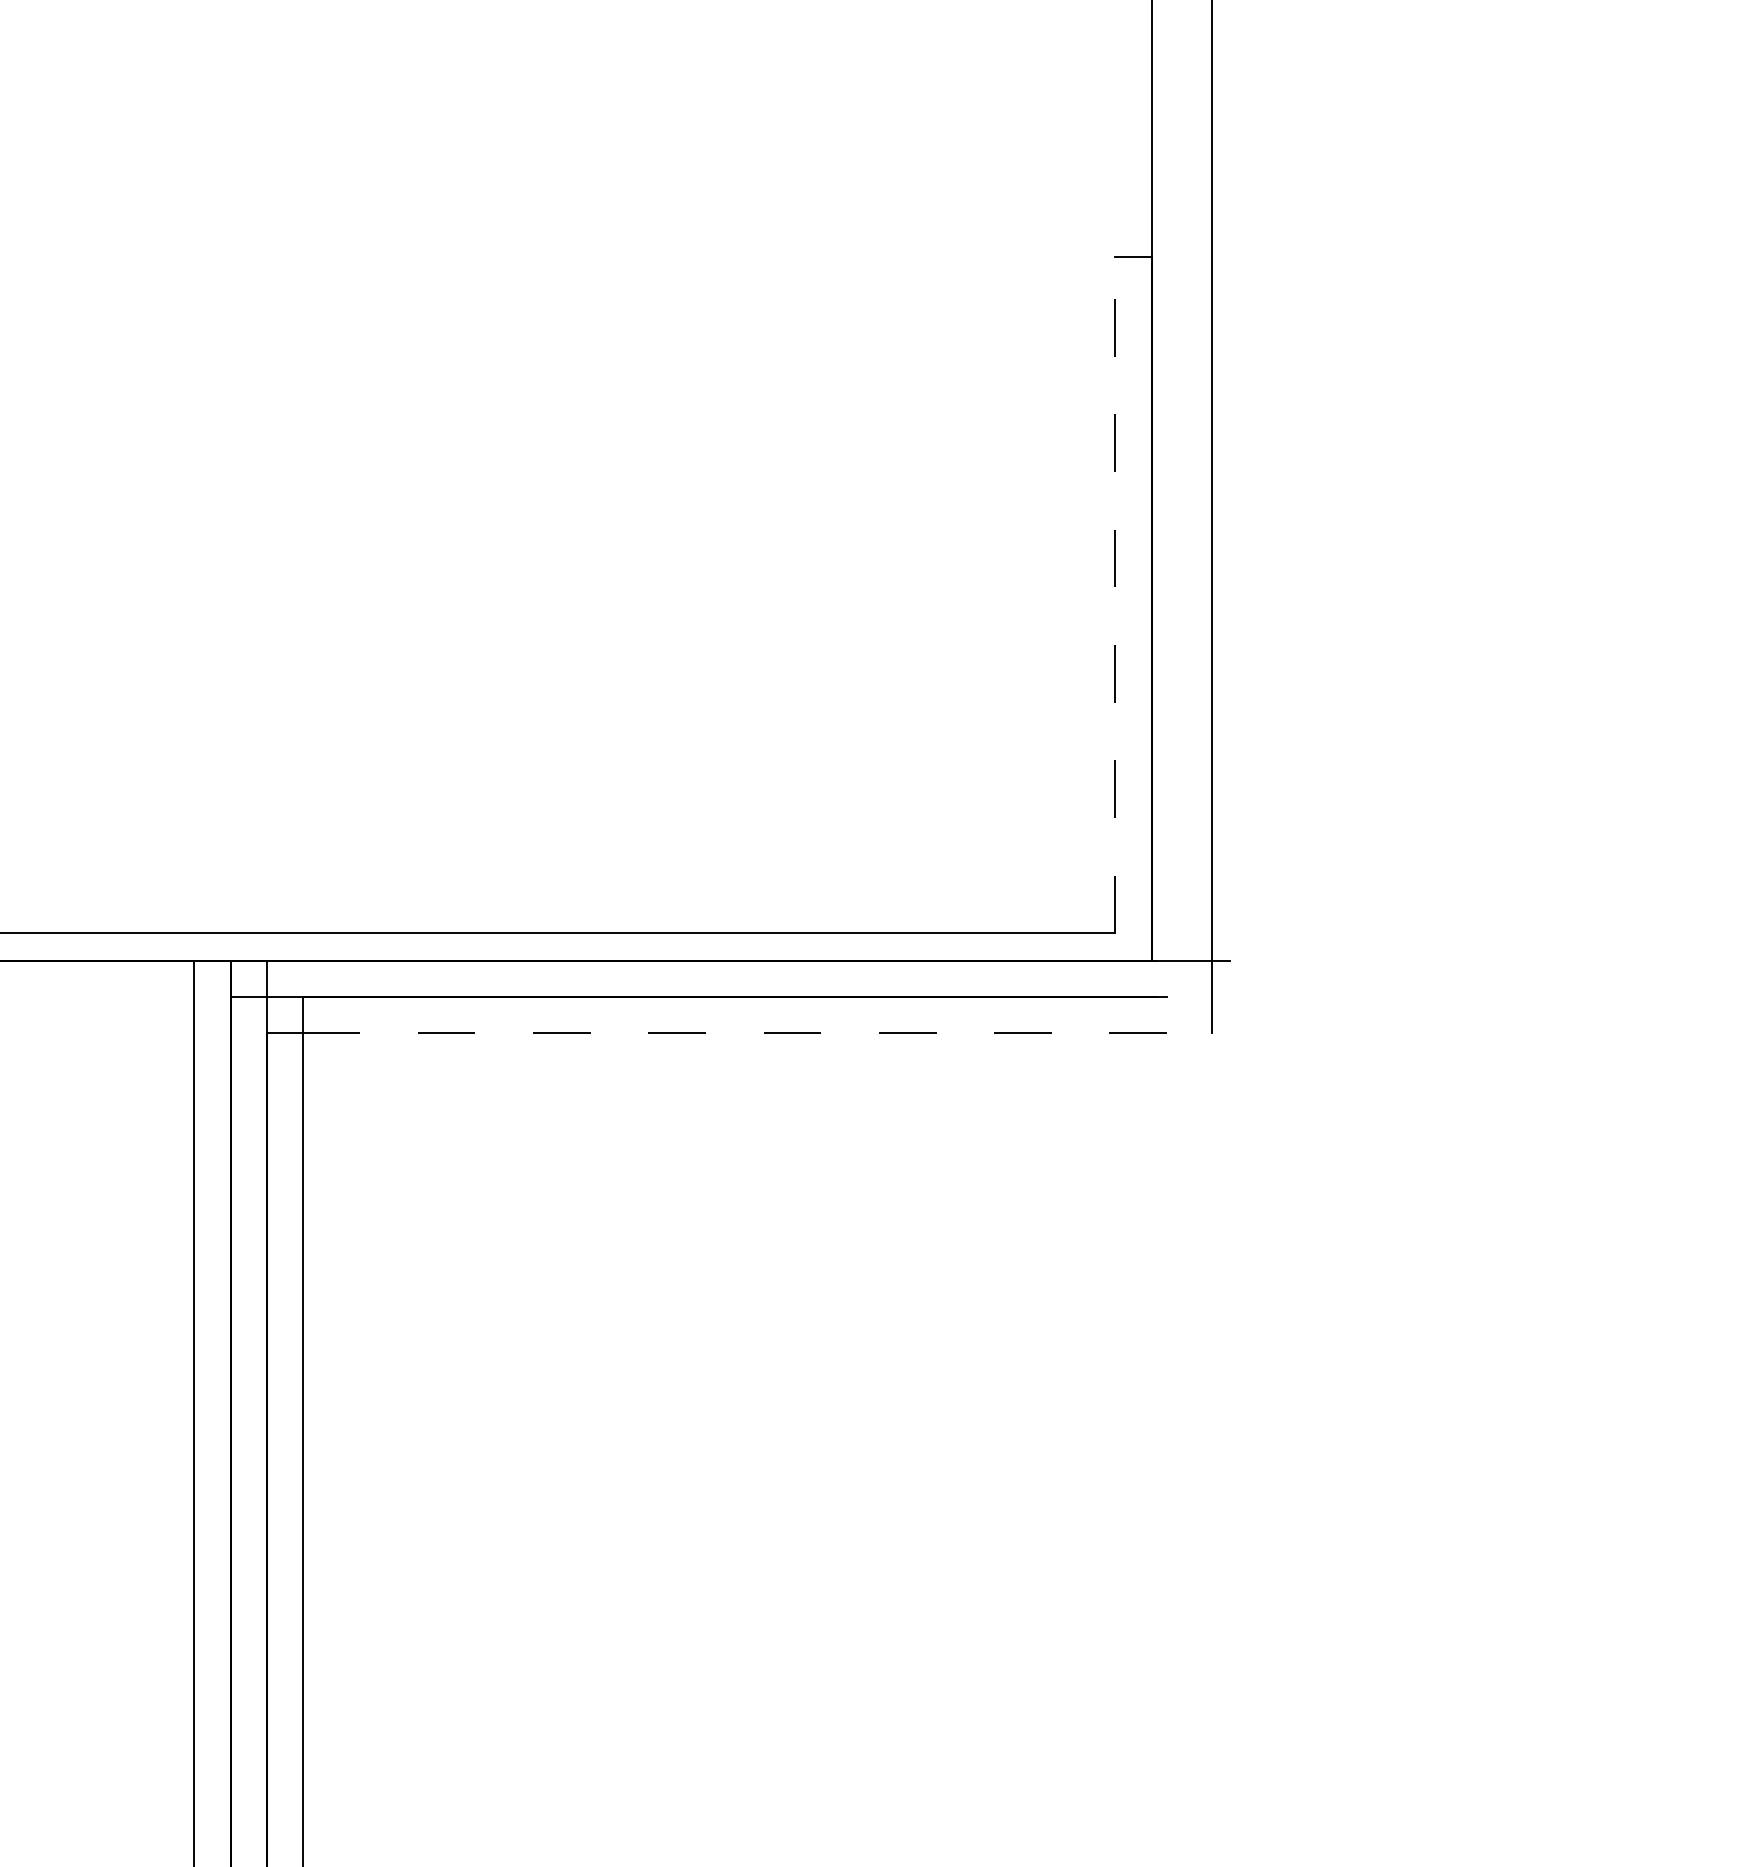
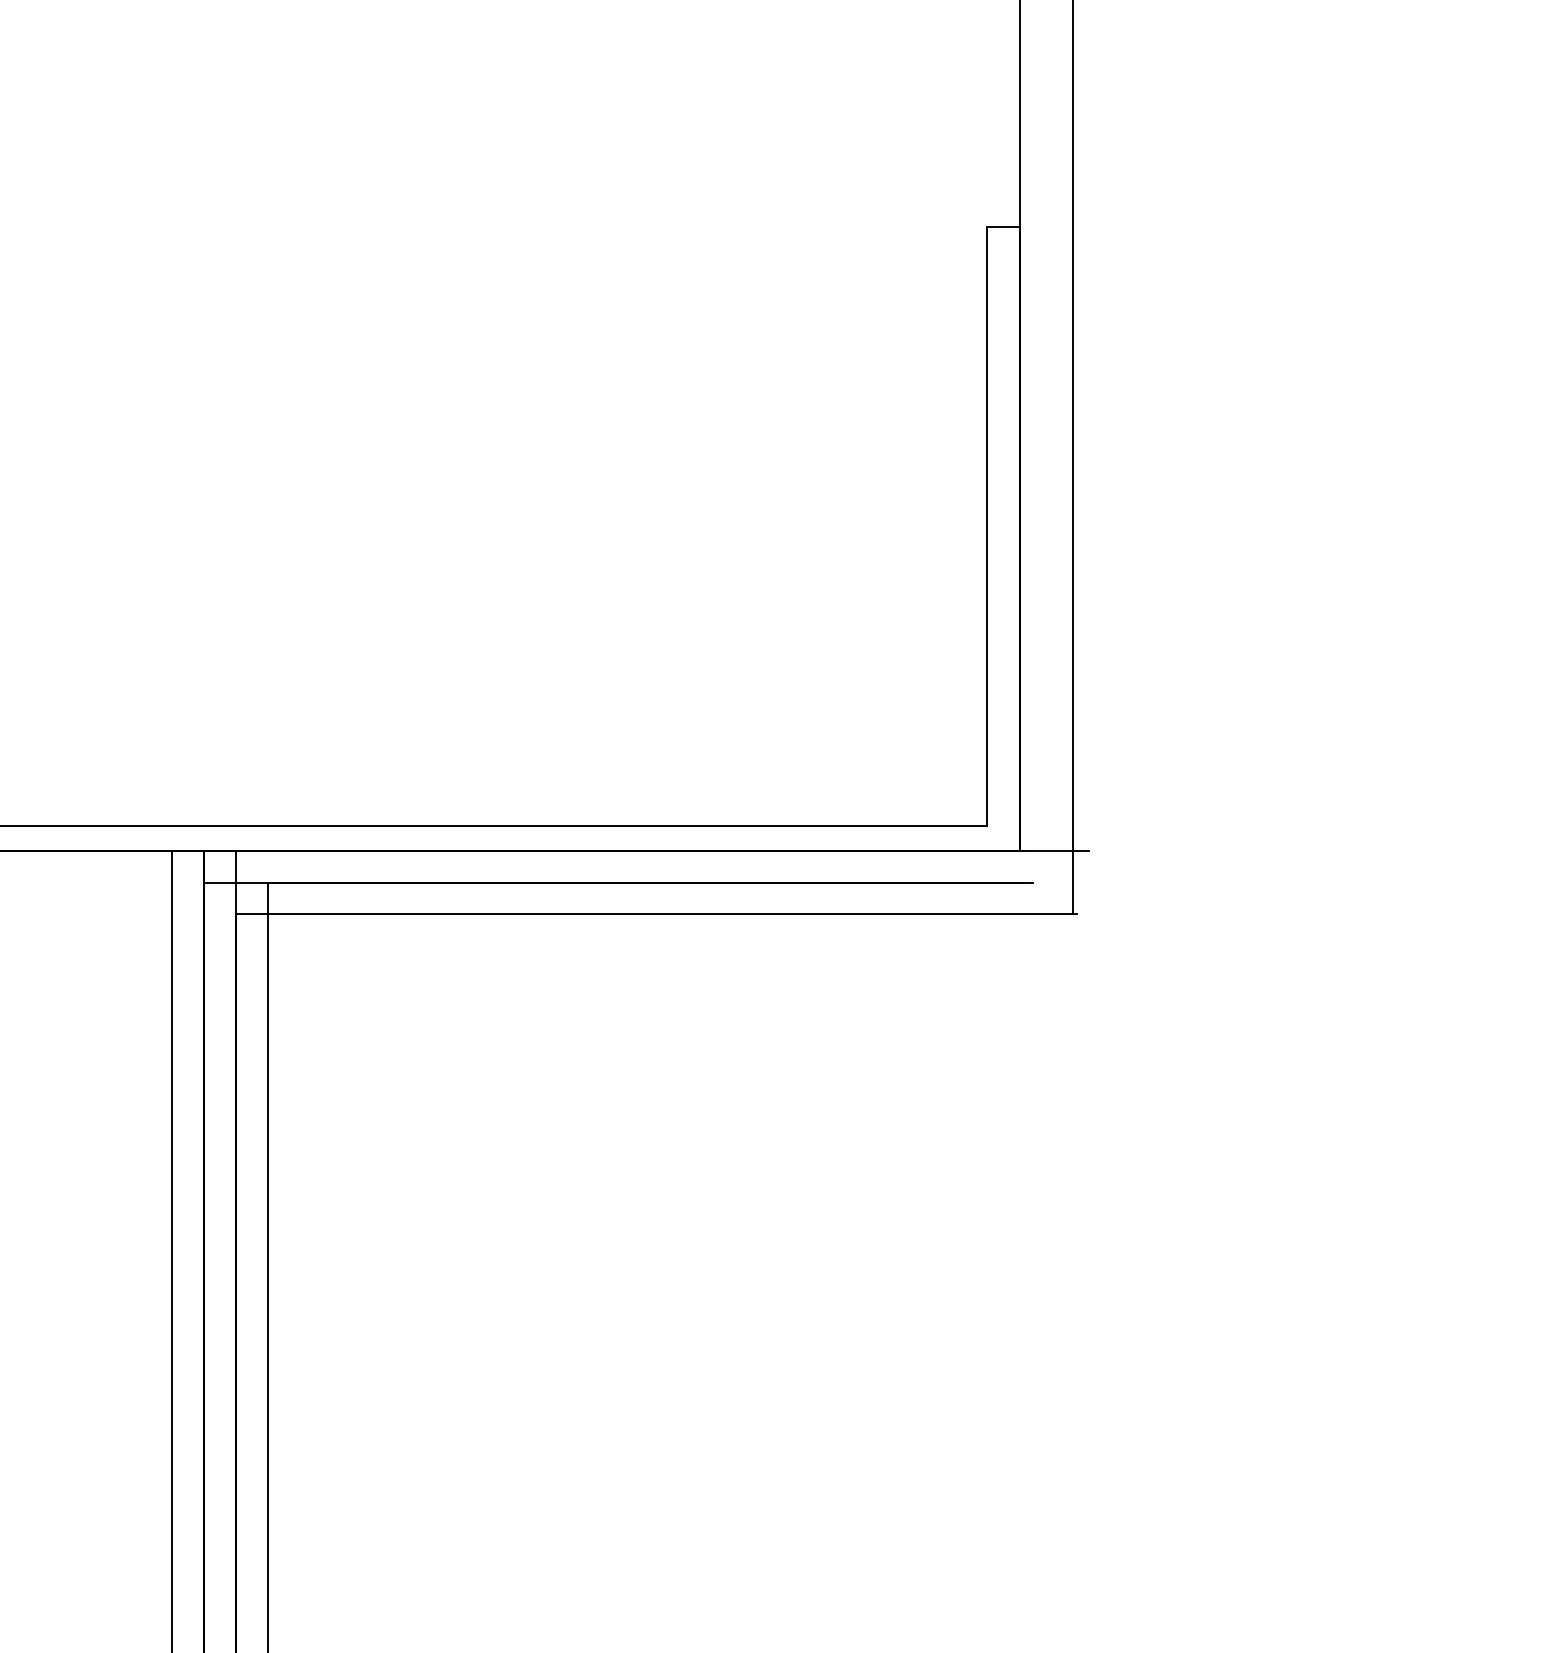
line: (1114, 594) -> (986, 526), dashed -> solid
line: (760, 1032) -> (673, 914), dashed -> solid

